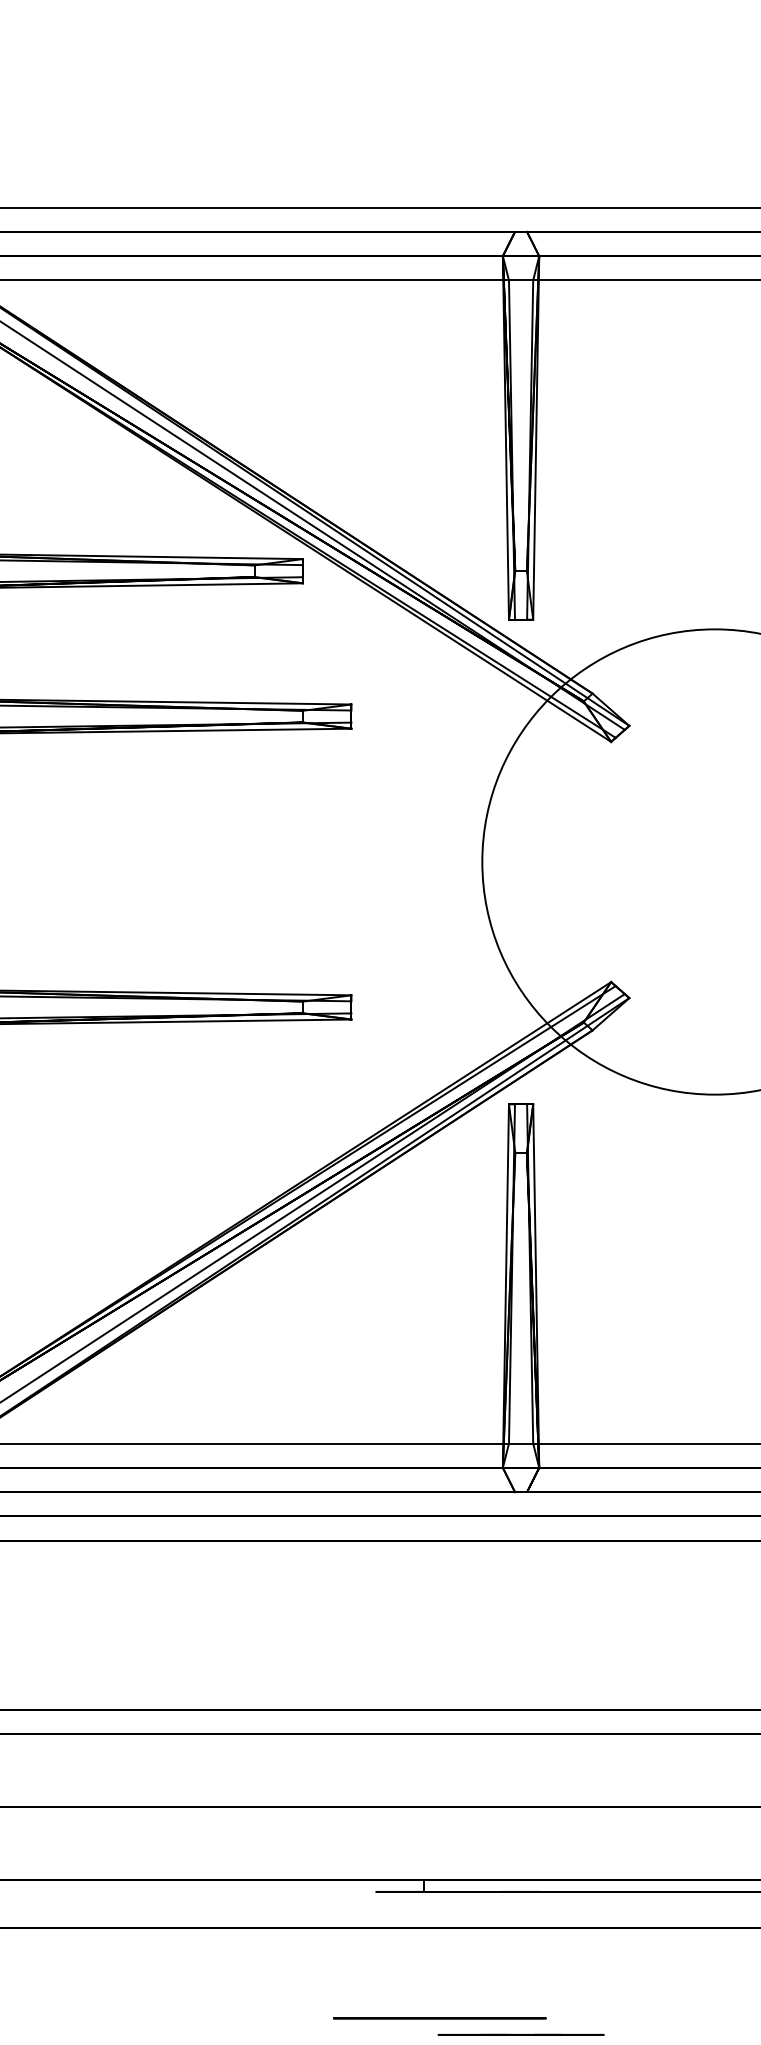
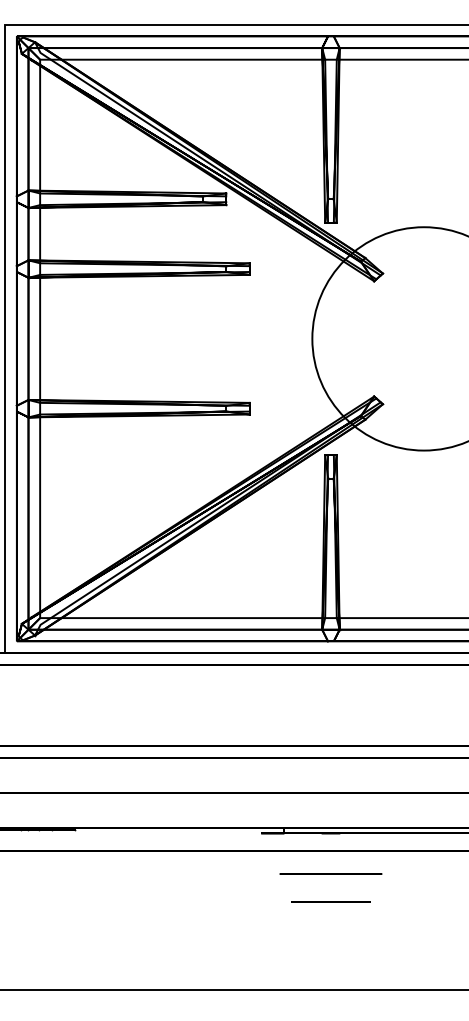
circle: (438, 2017) -> (330, 873), moved

